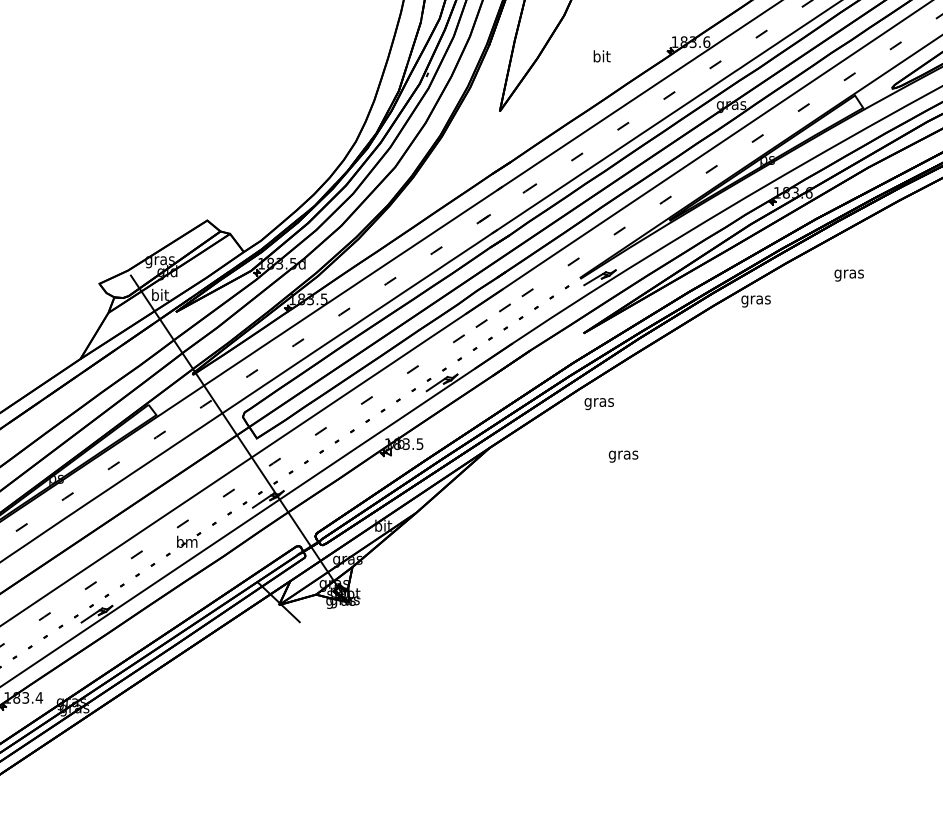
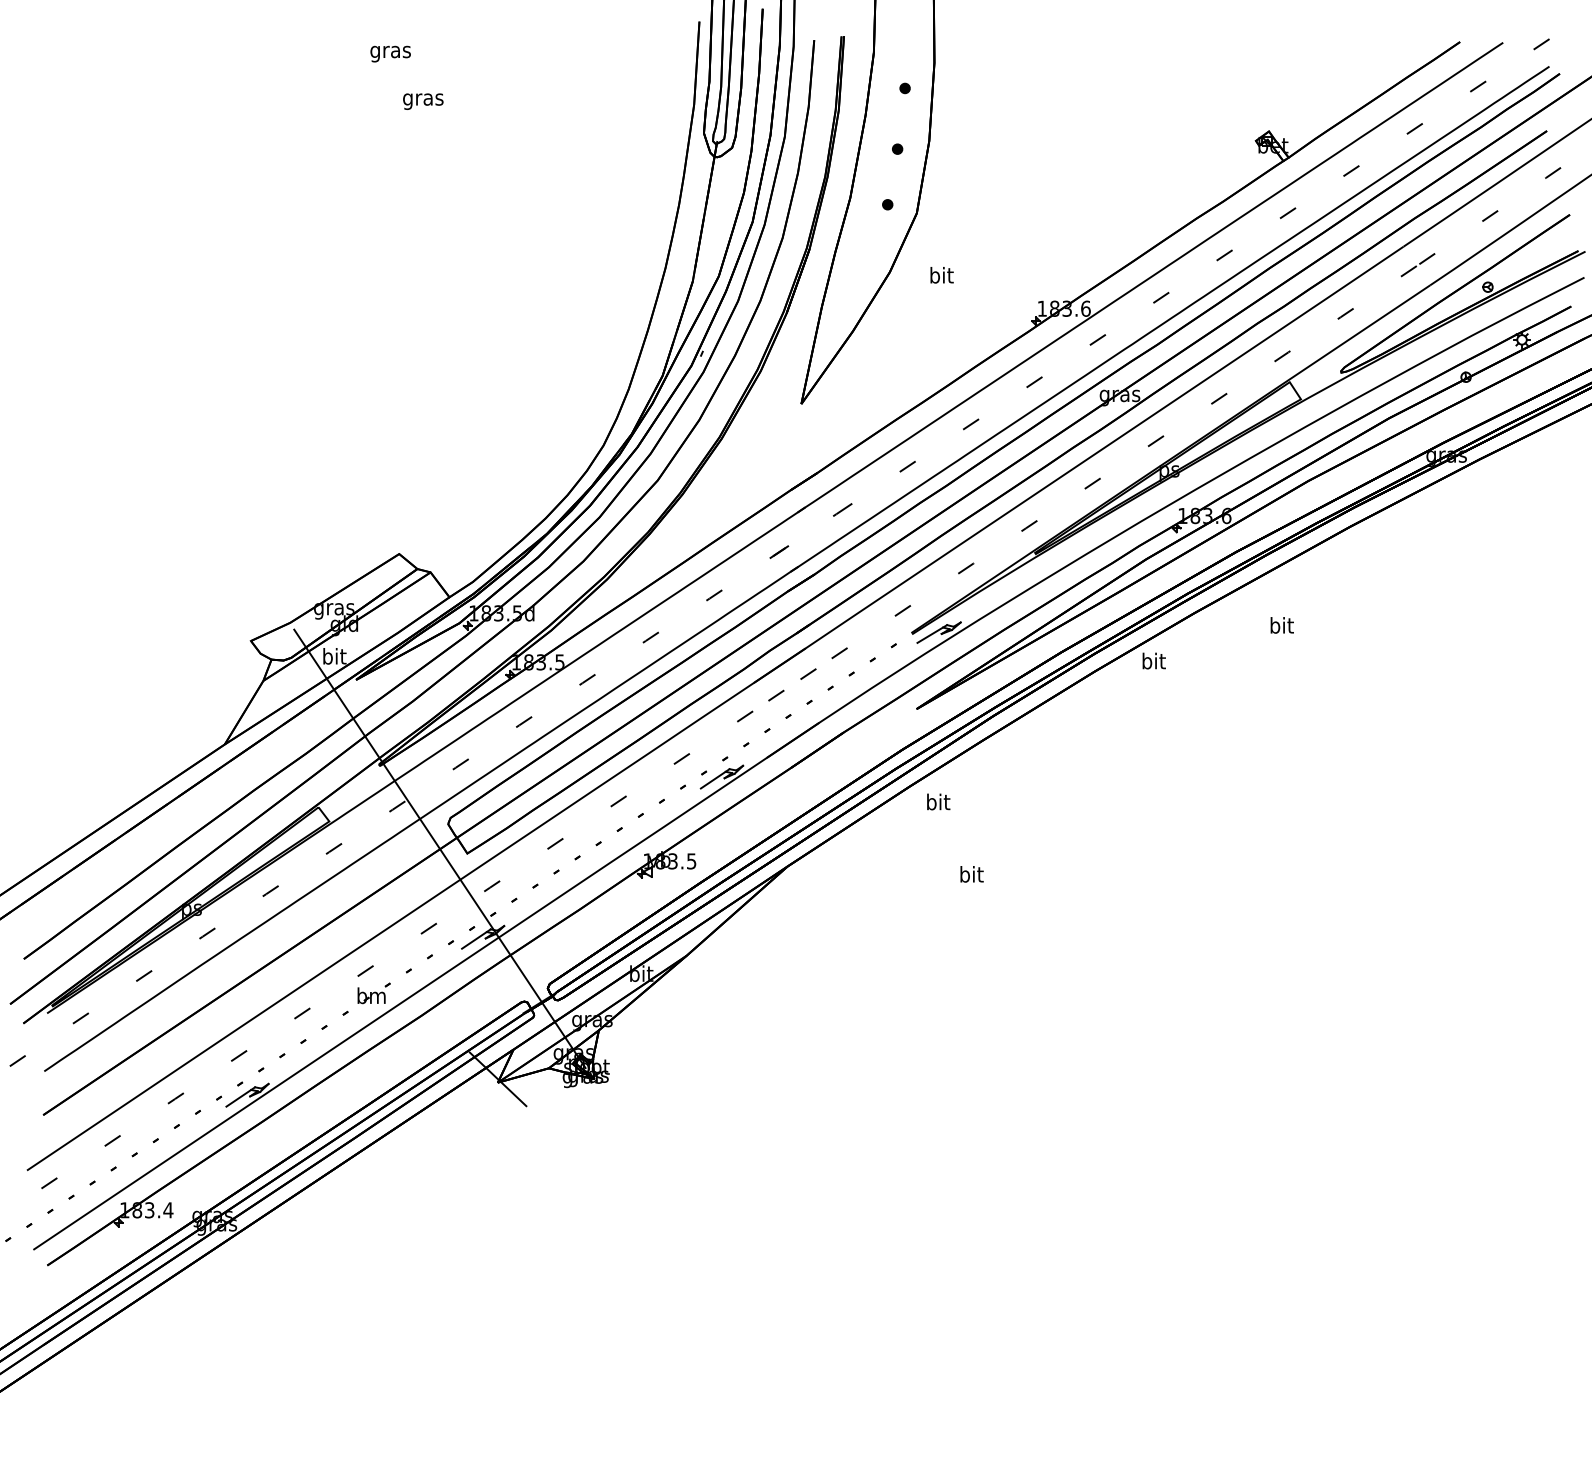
text: (601, 56) -> (941, 275), moved
text: (849, 274) -> (1281, 627), gras -> bit
text: (755, 299) -> (1153, 662), gras -> bit
text: (598, 402) -> (937, 803), gras -> bit
text: (623, 455) -> (971, 876), gras -> bit

